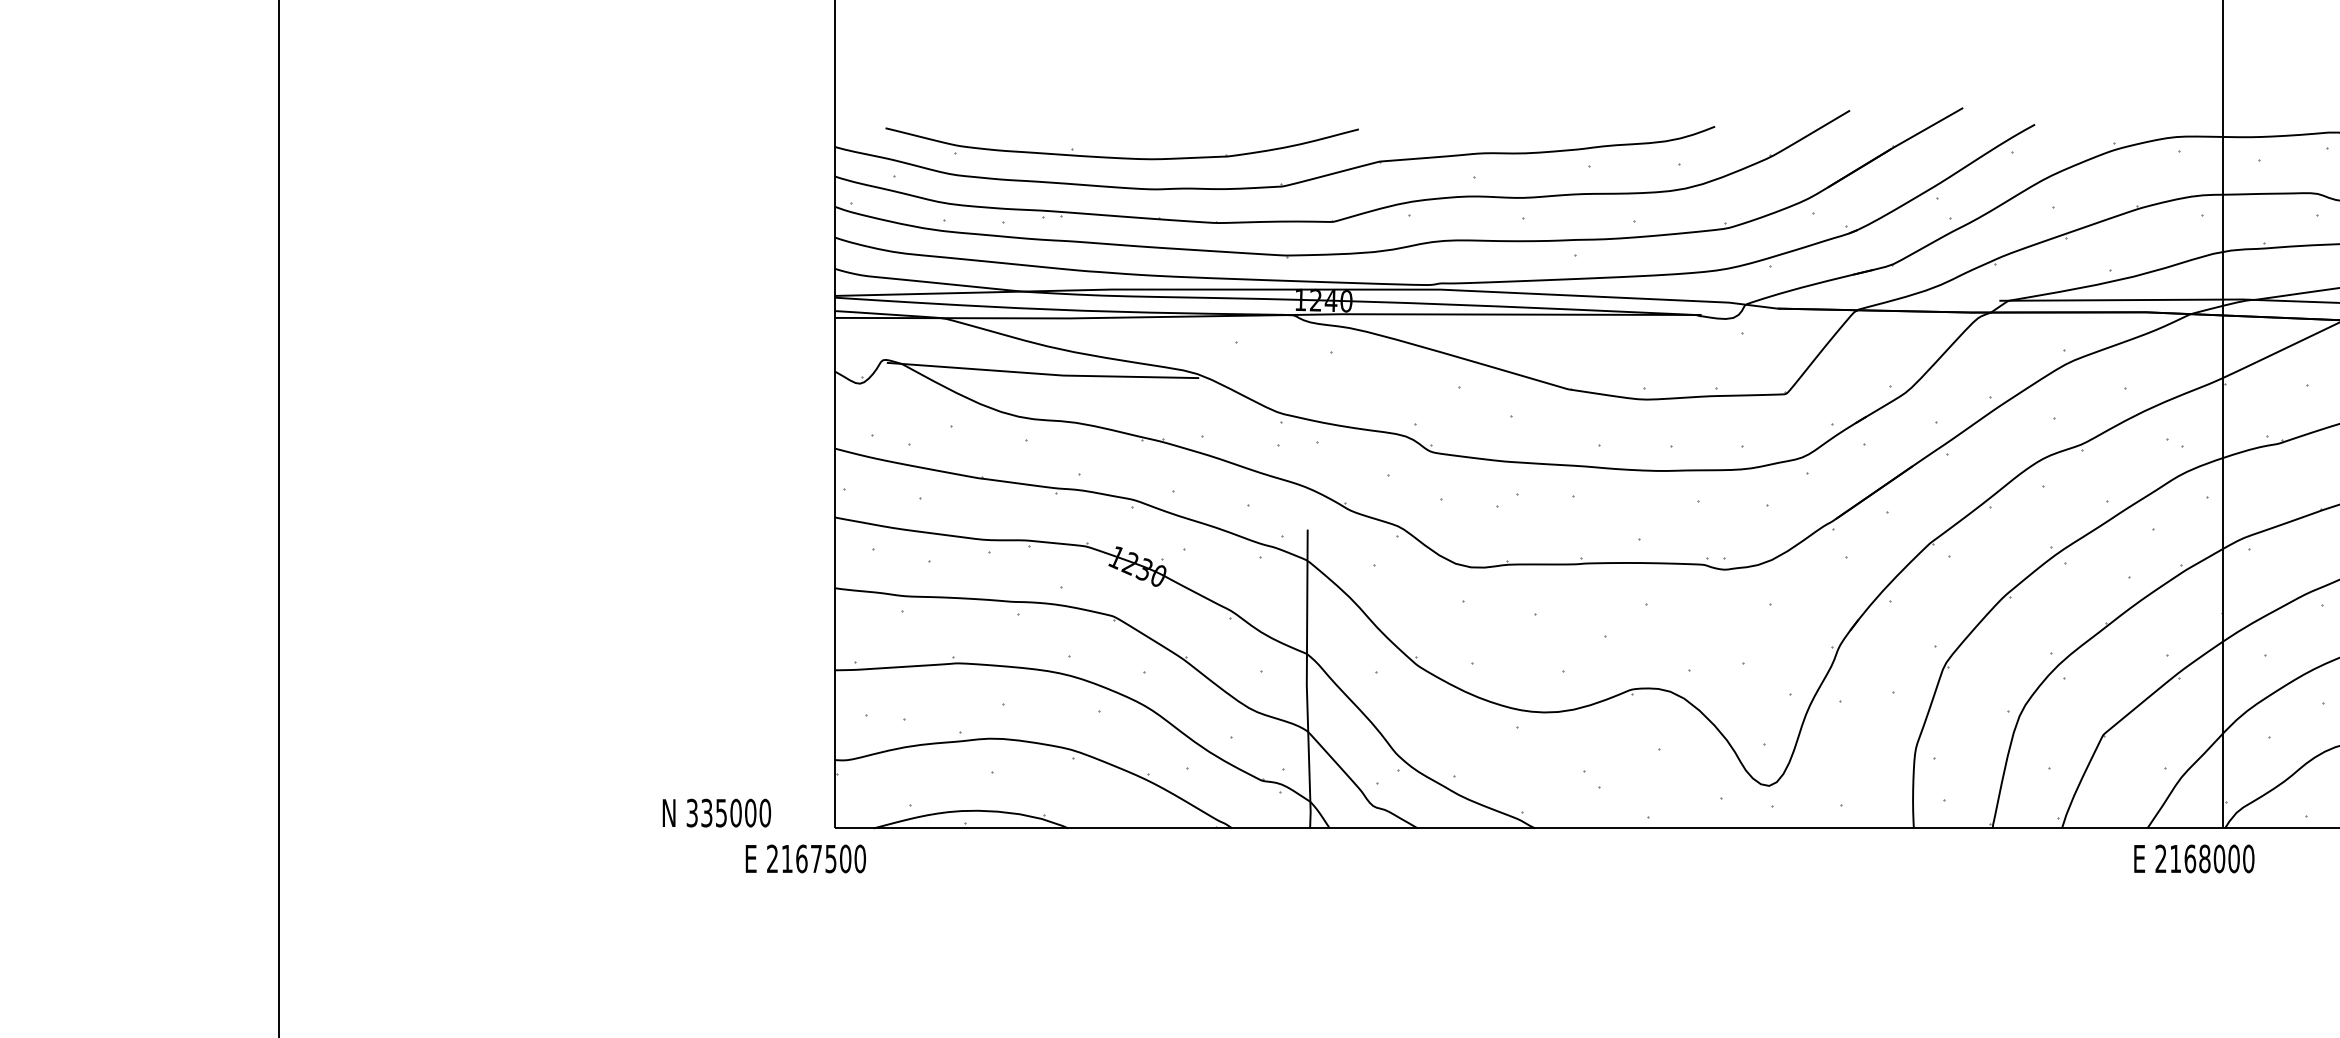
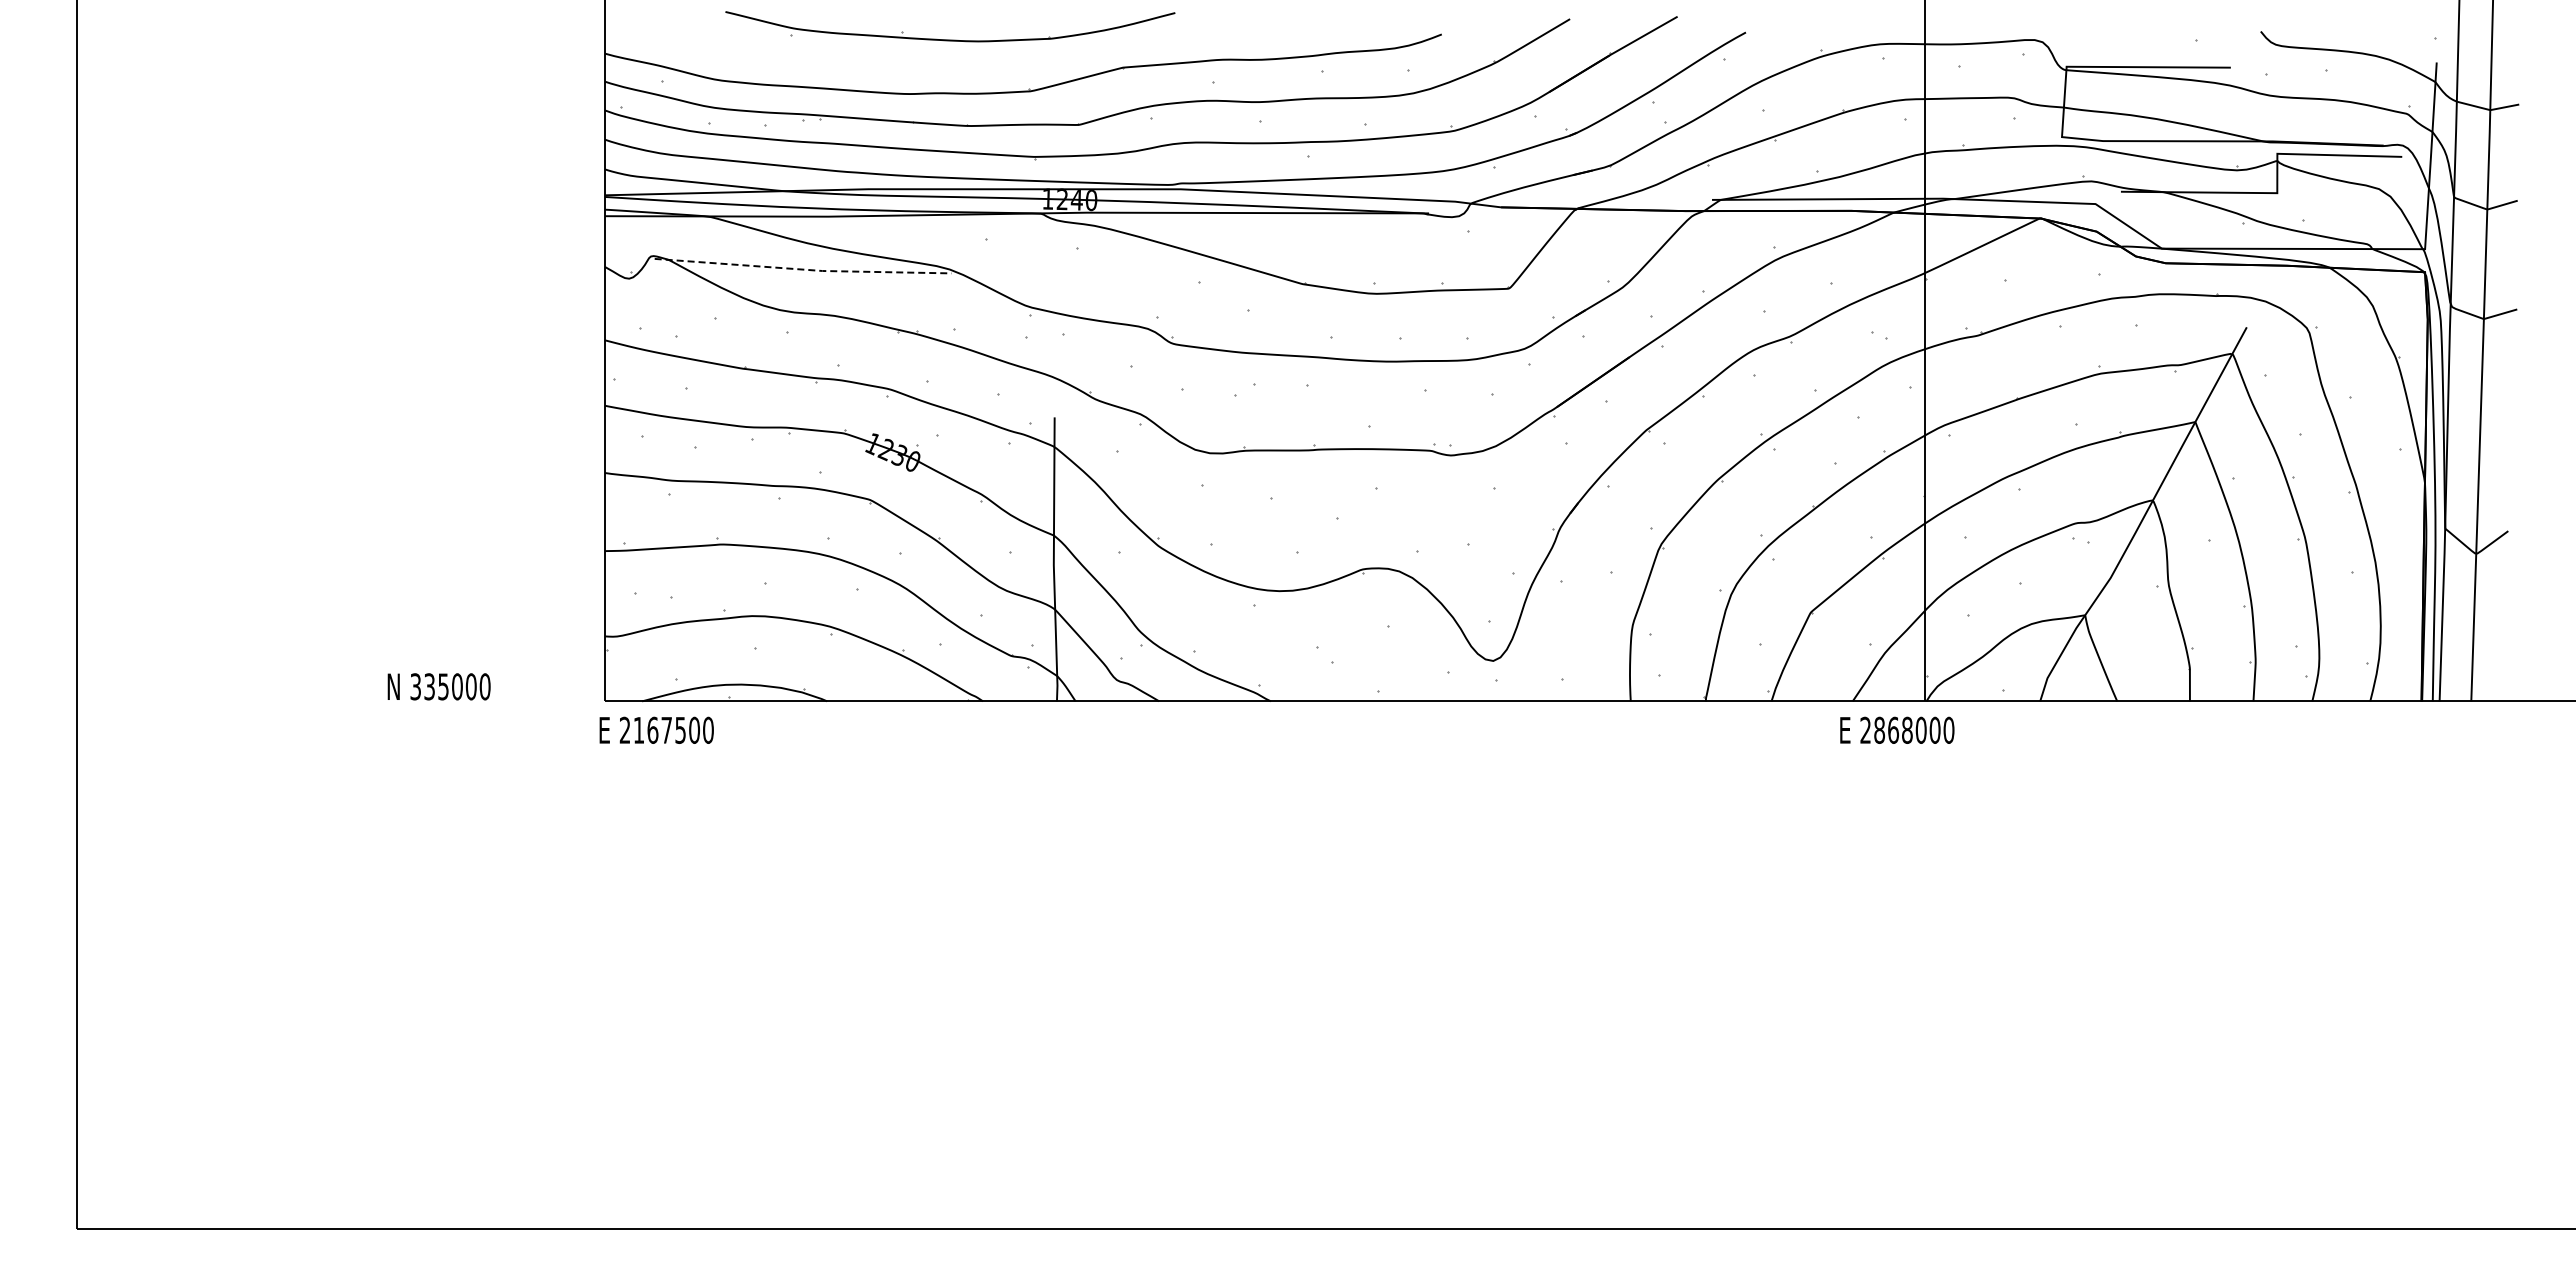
part: (1122, 157) -> (950, 39), moved
line: (1043, 374) -> (803, 269), solid -> dashed
text: (716, 812) -> (438, 686), moved
text: (805, 858) -> (656, 729), moved
text: (2175, 858) -> (1879, 729), 2168000 -> 2868000

